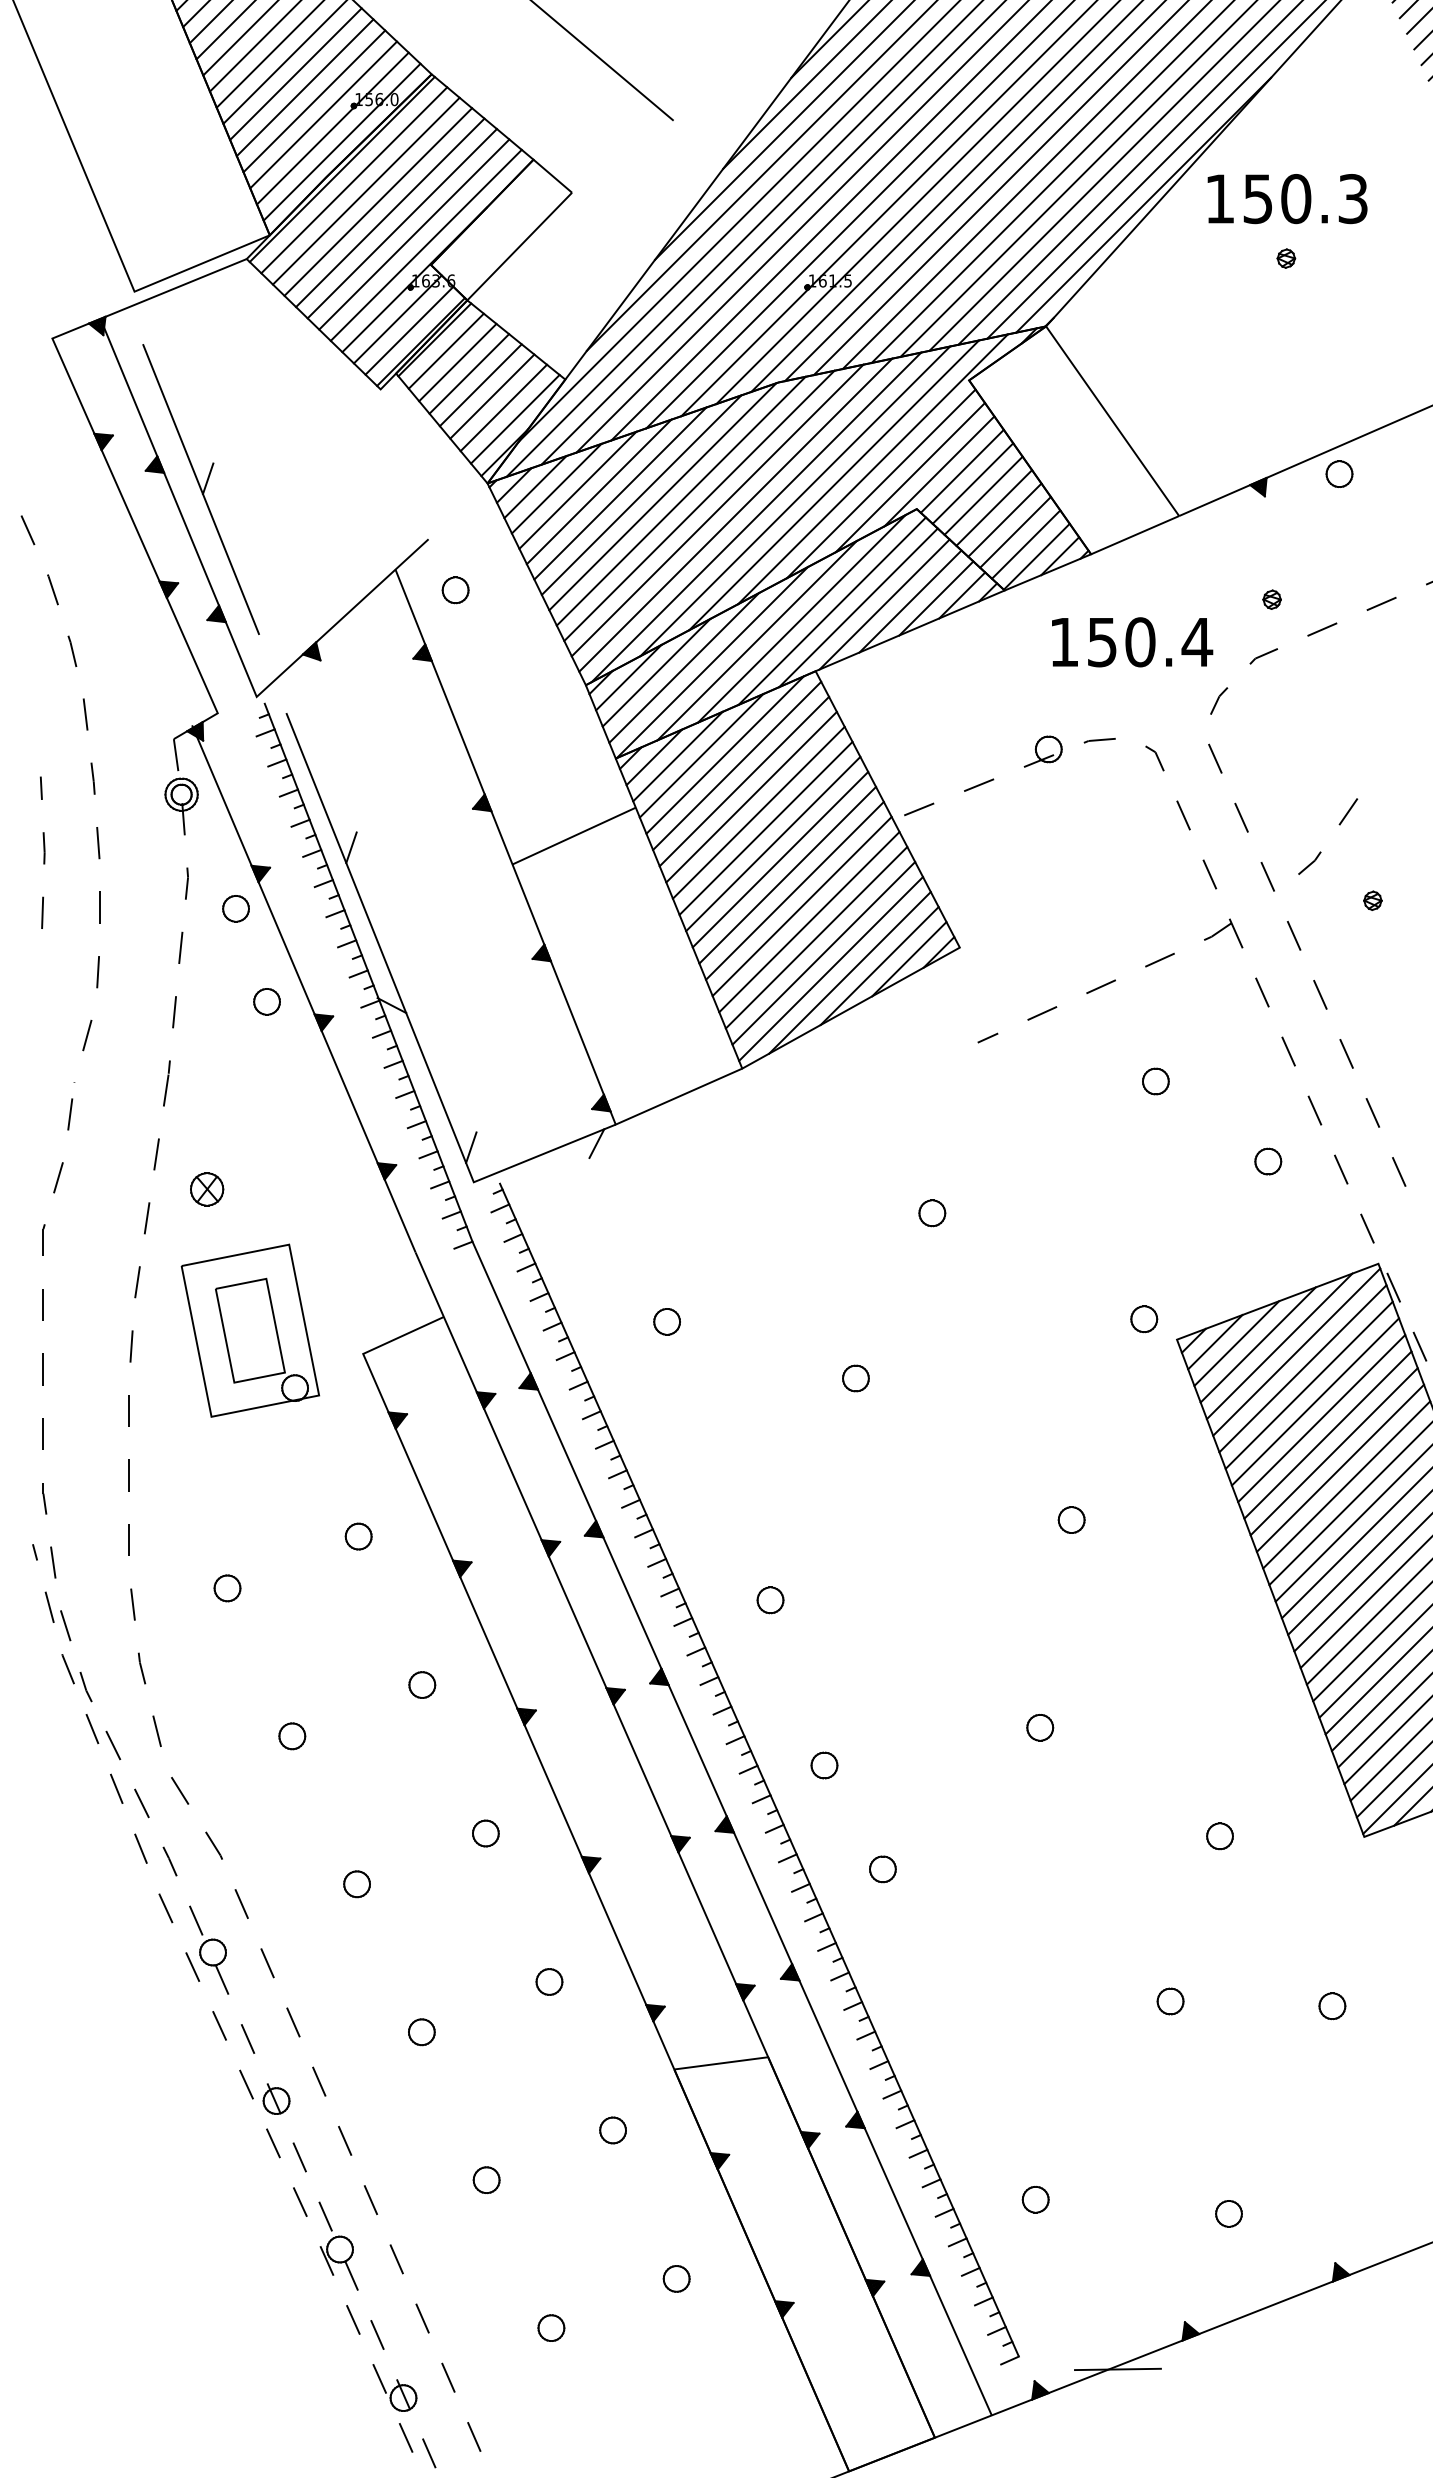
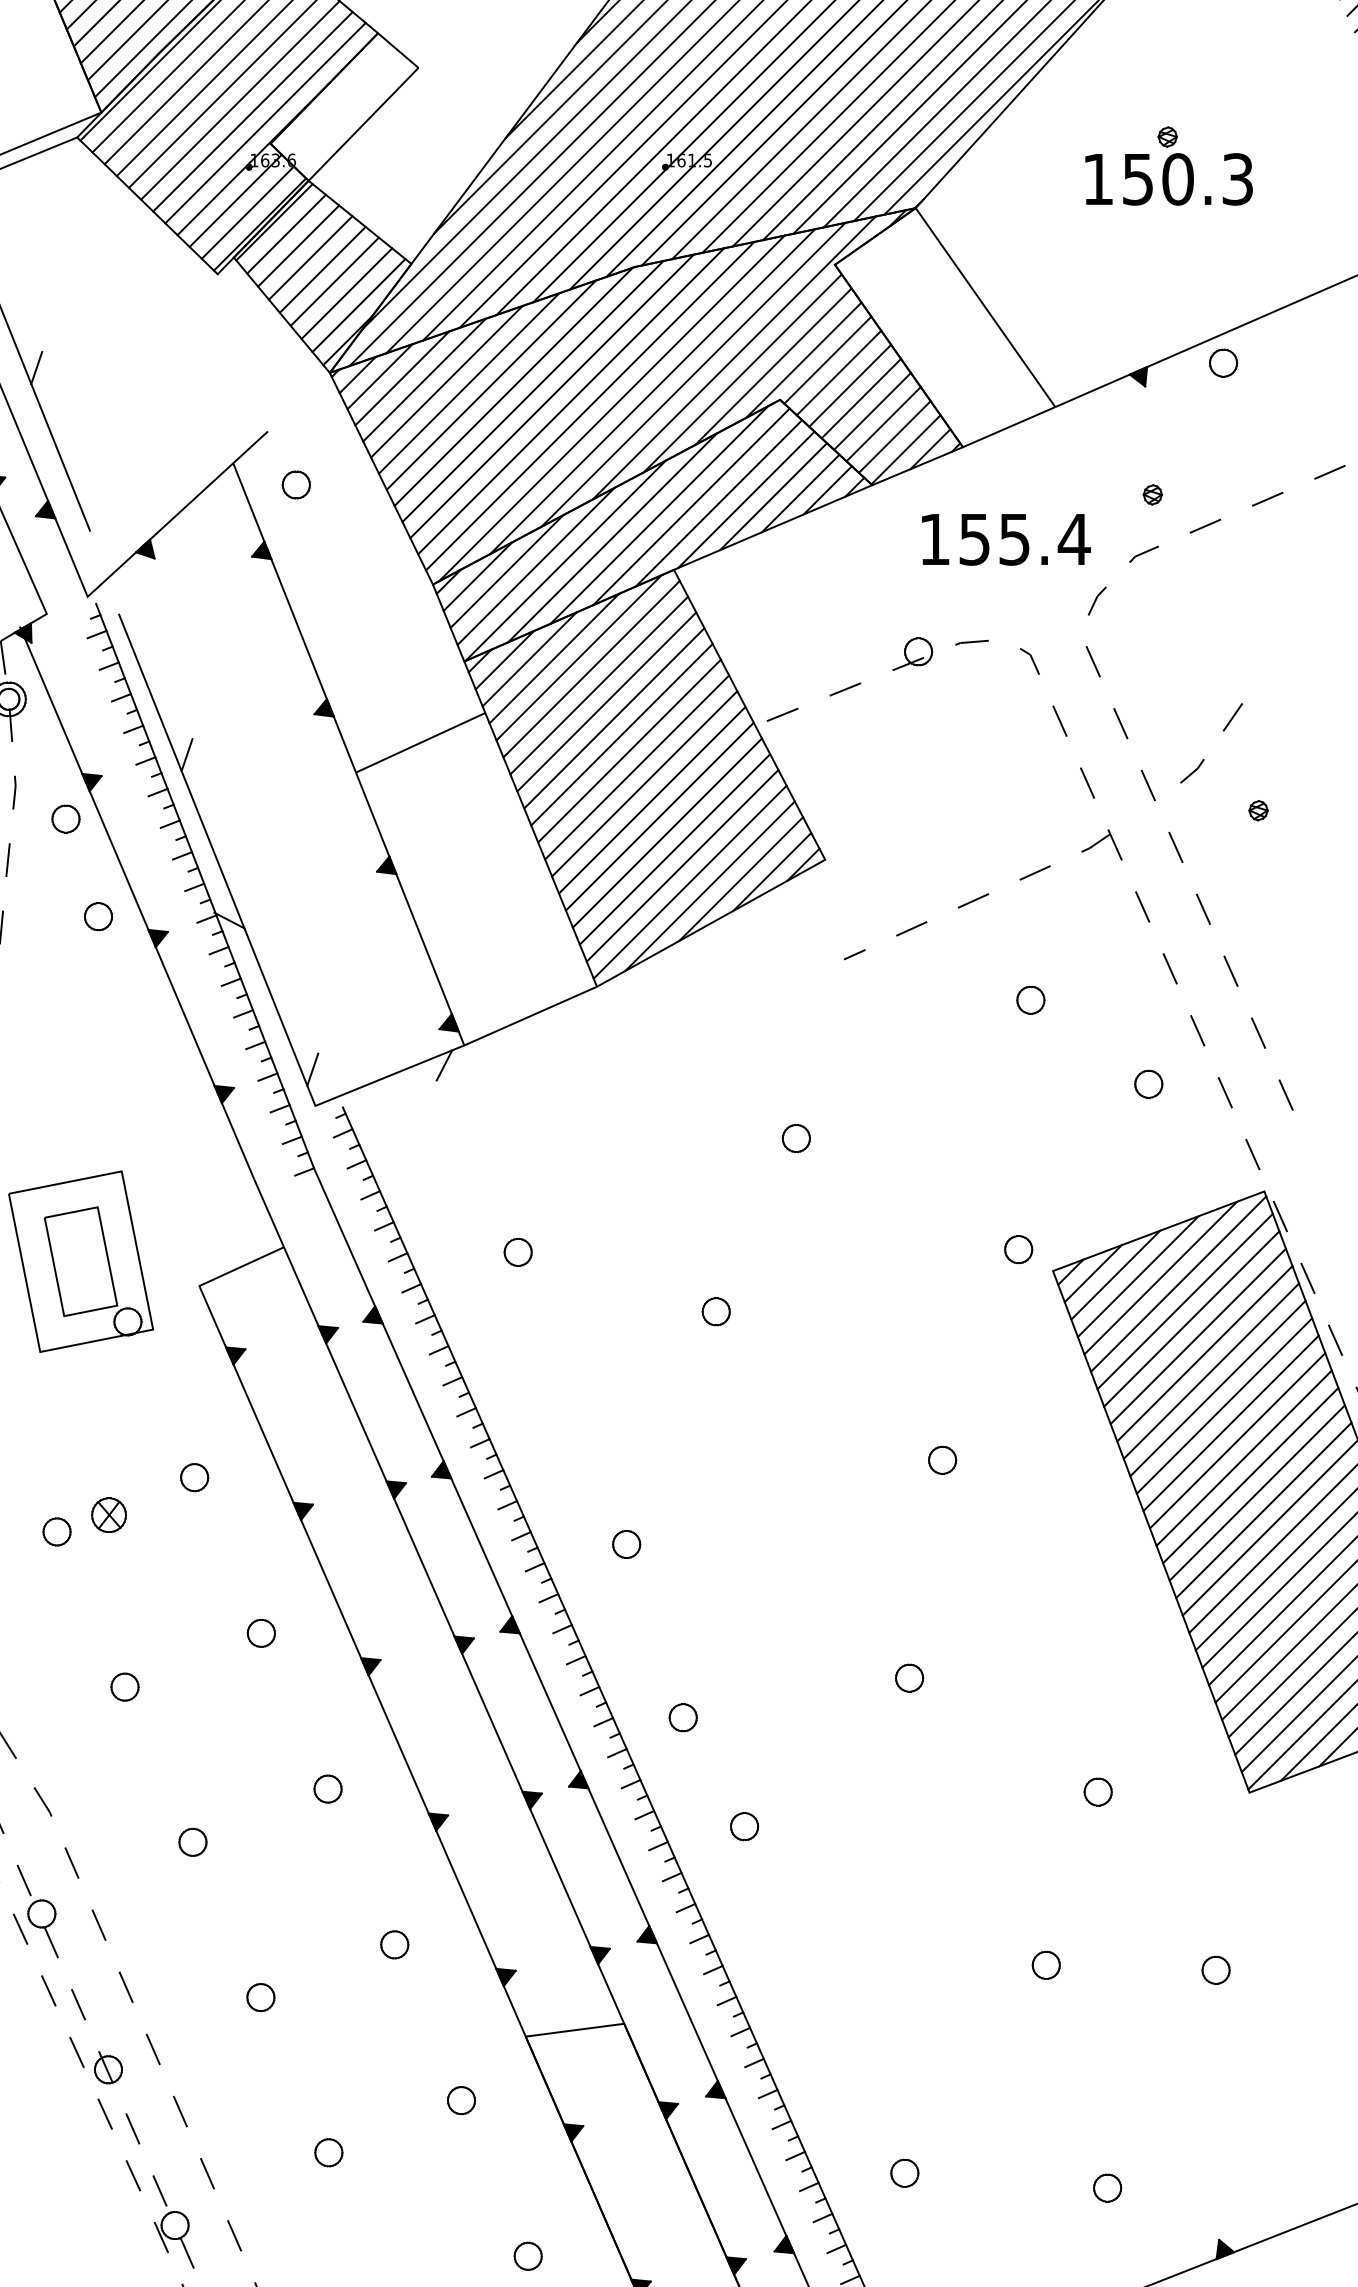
text: (1287, 199) -> (1168, 179), moved
text: (1140, 642) -> (1014, 539), 150.4 -> 155.4
part: (207, 1189) -> (109, 1515), moved

